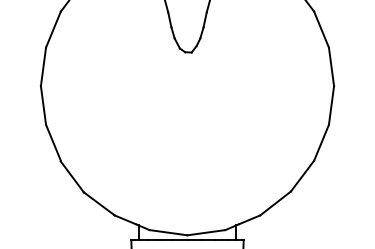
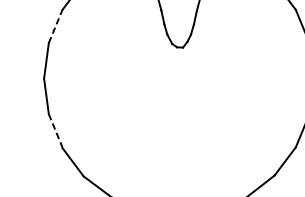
line: (53, 29) -> (55, 26), solid -> dashed
line: (53, 143) -> (55, 131), solid -> dashed

